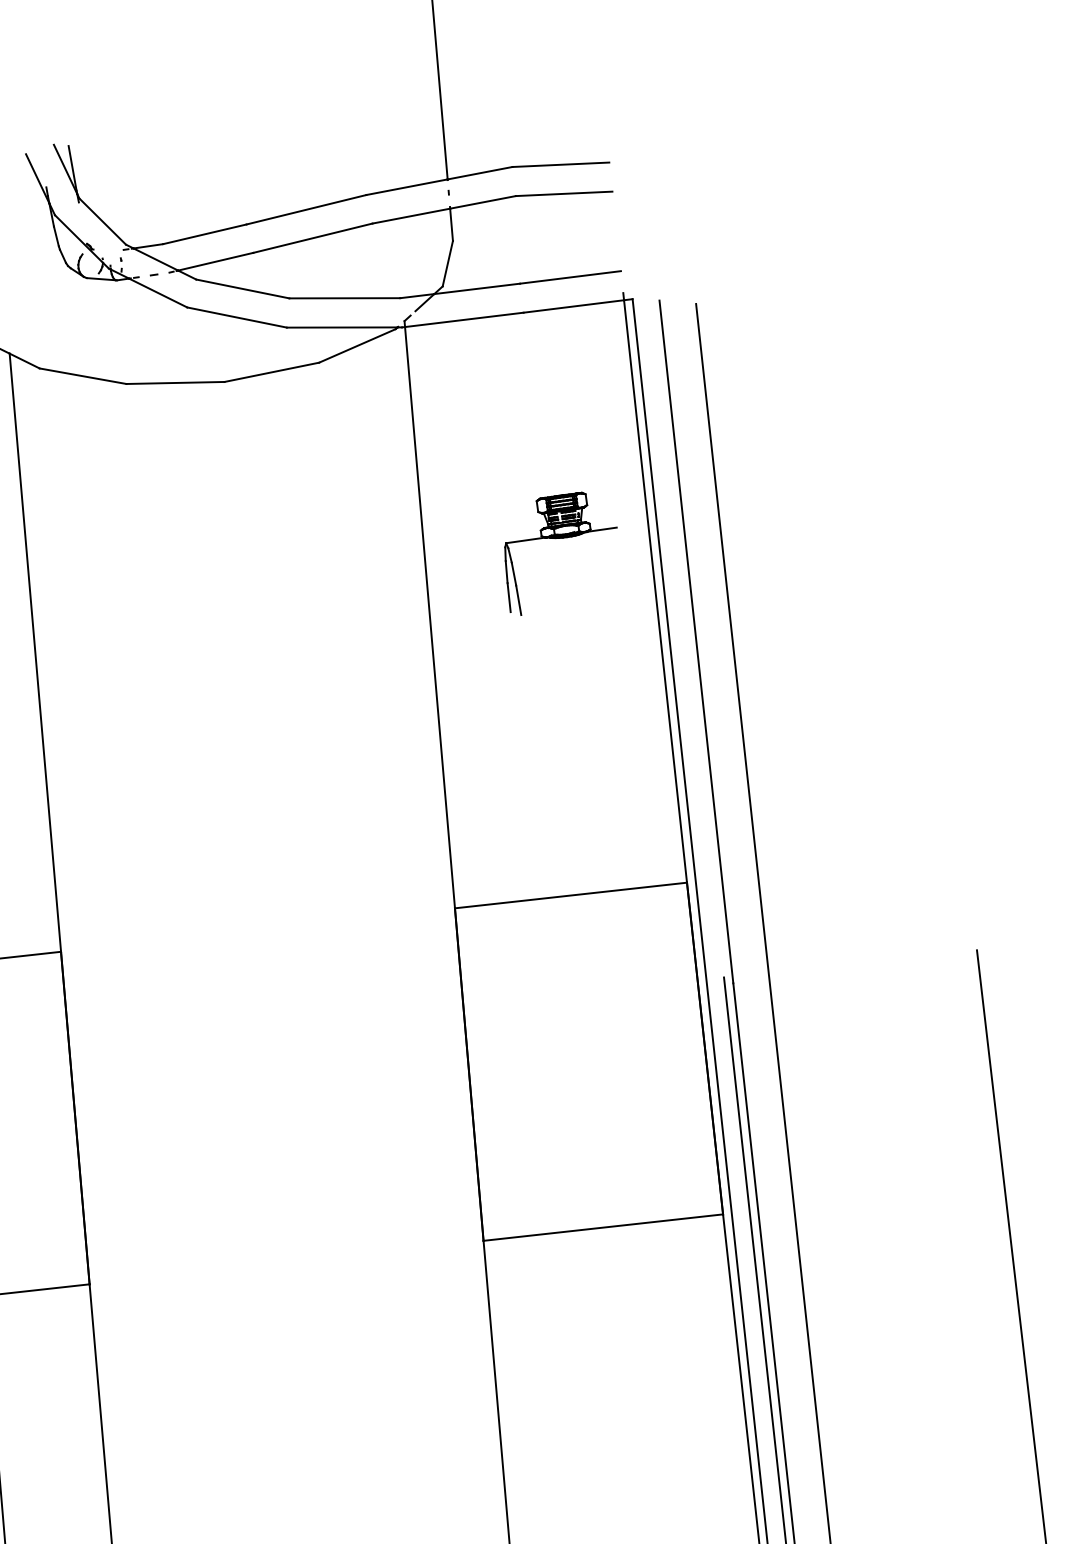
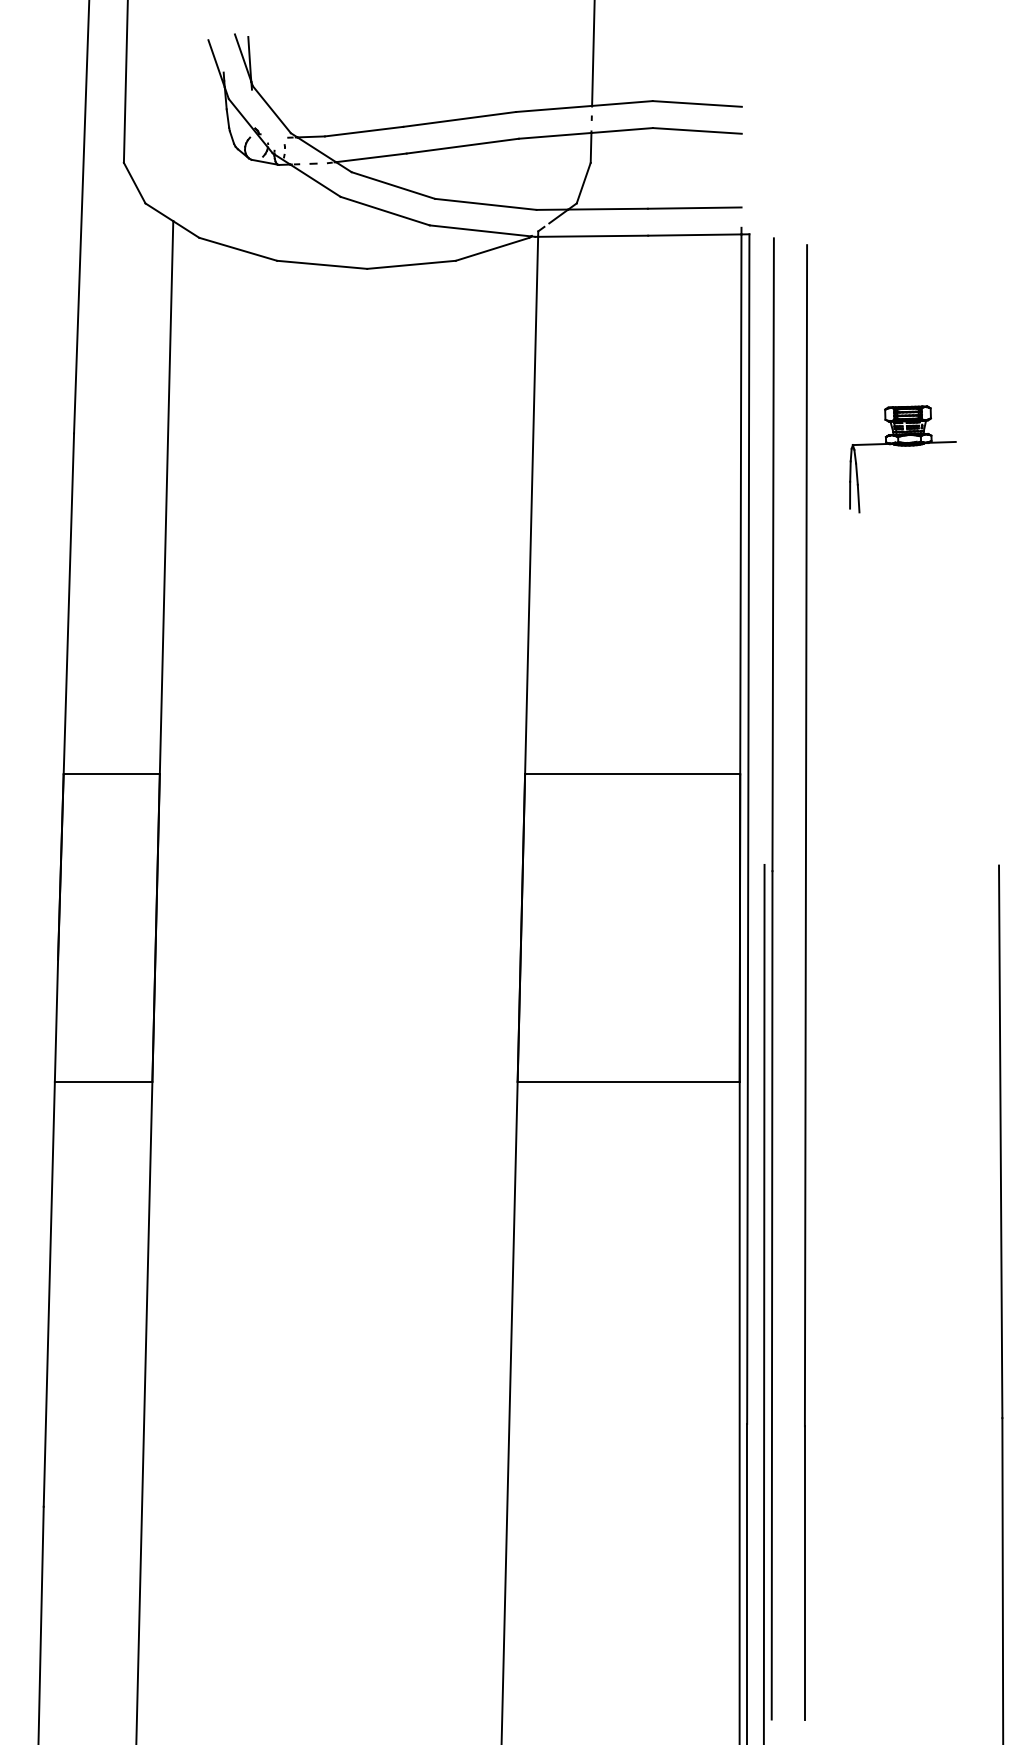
part: (559, 538) -> (902, 446), moved

